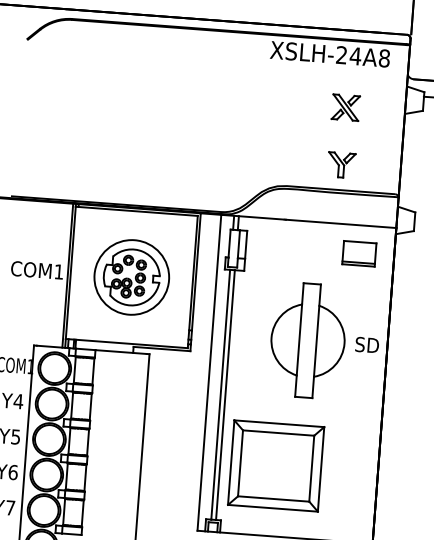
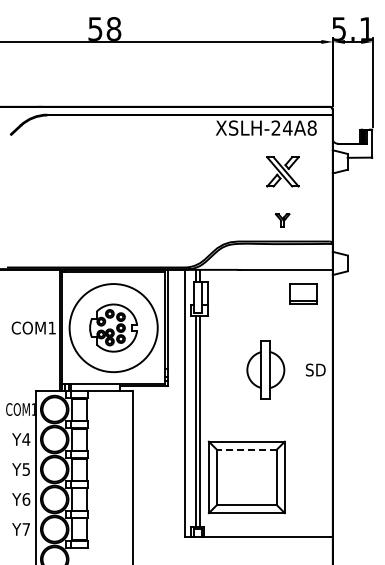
part: (345, 107) -> (282, 171), size x1.4
part: (341, 165) -> (282, 220), size x0.6
circle: (131, 276) -> (113, 327), size x1.4
part: (307, 339) -> (265, 369), size x0.6
line: (278, 432) -> (246, 449), solid -> dashed

